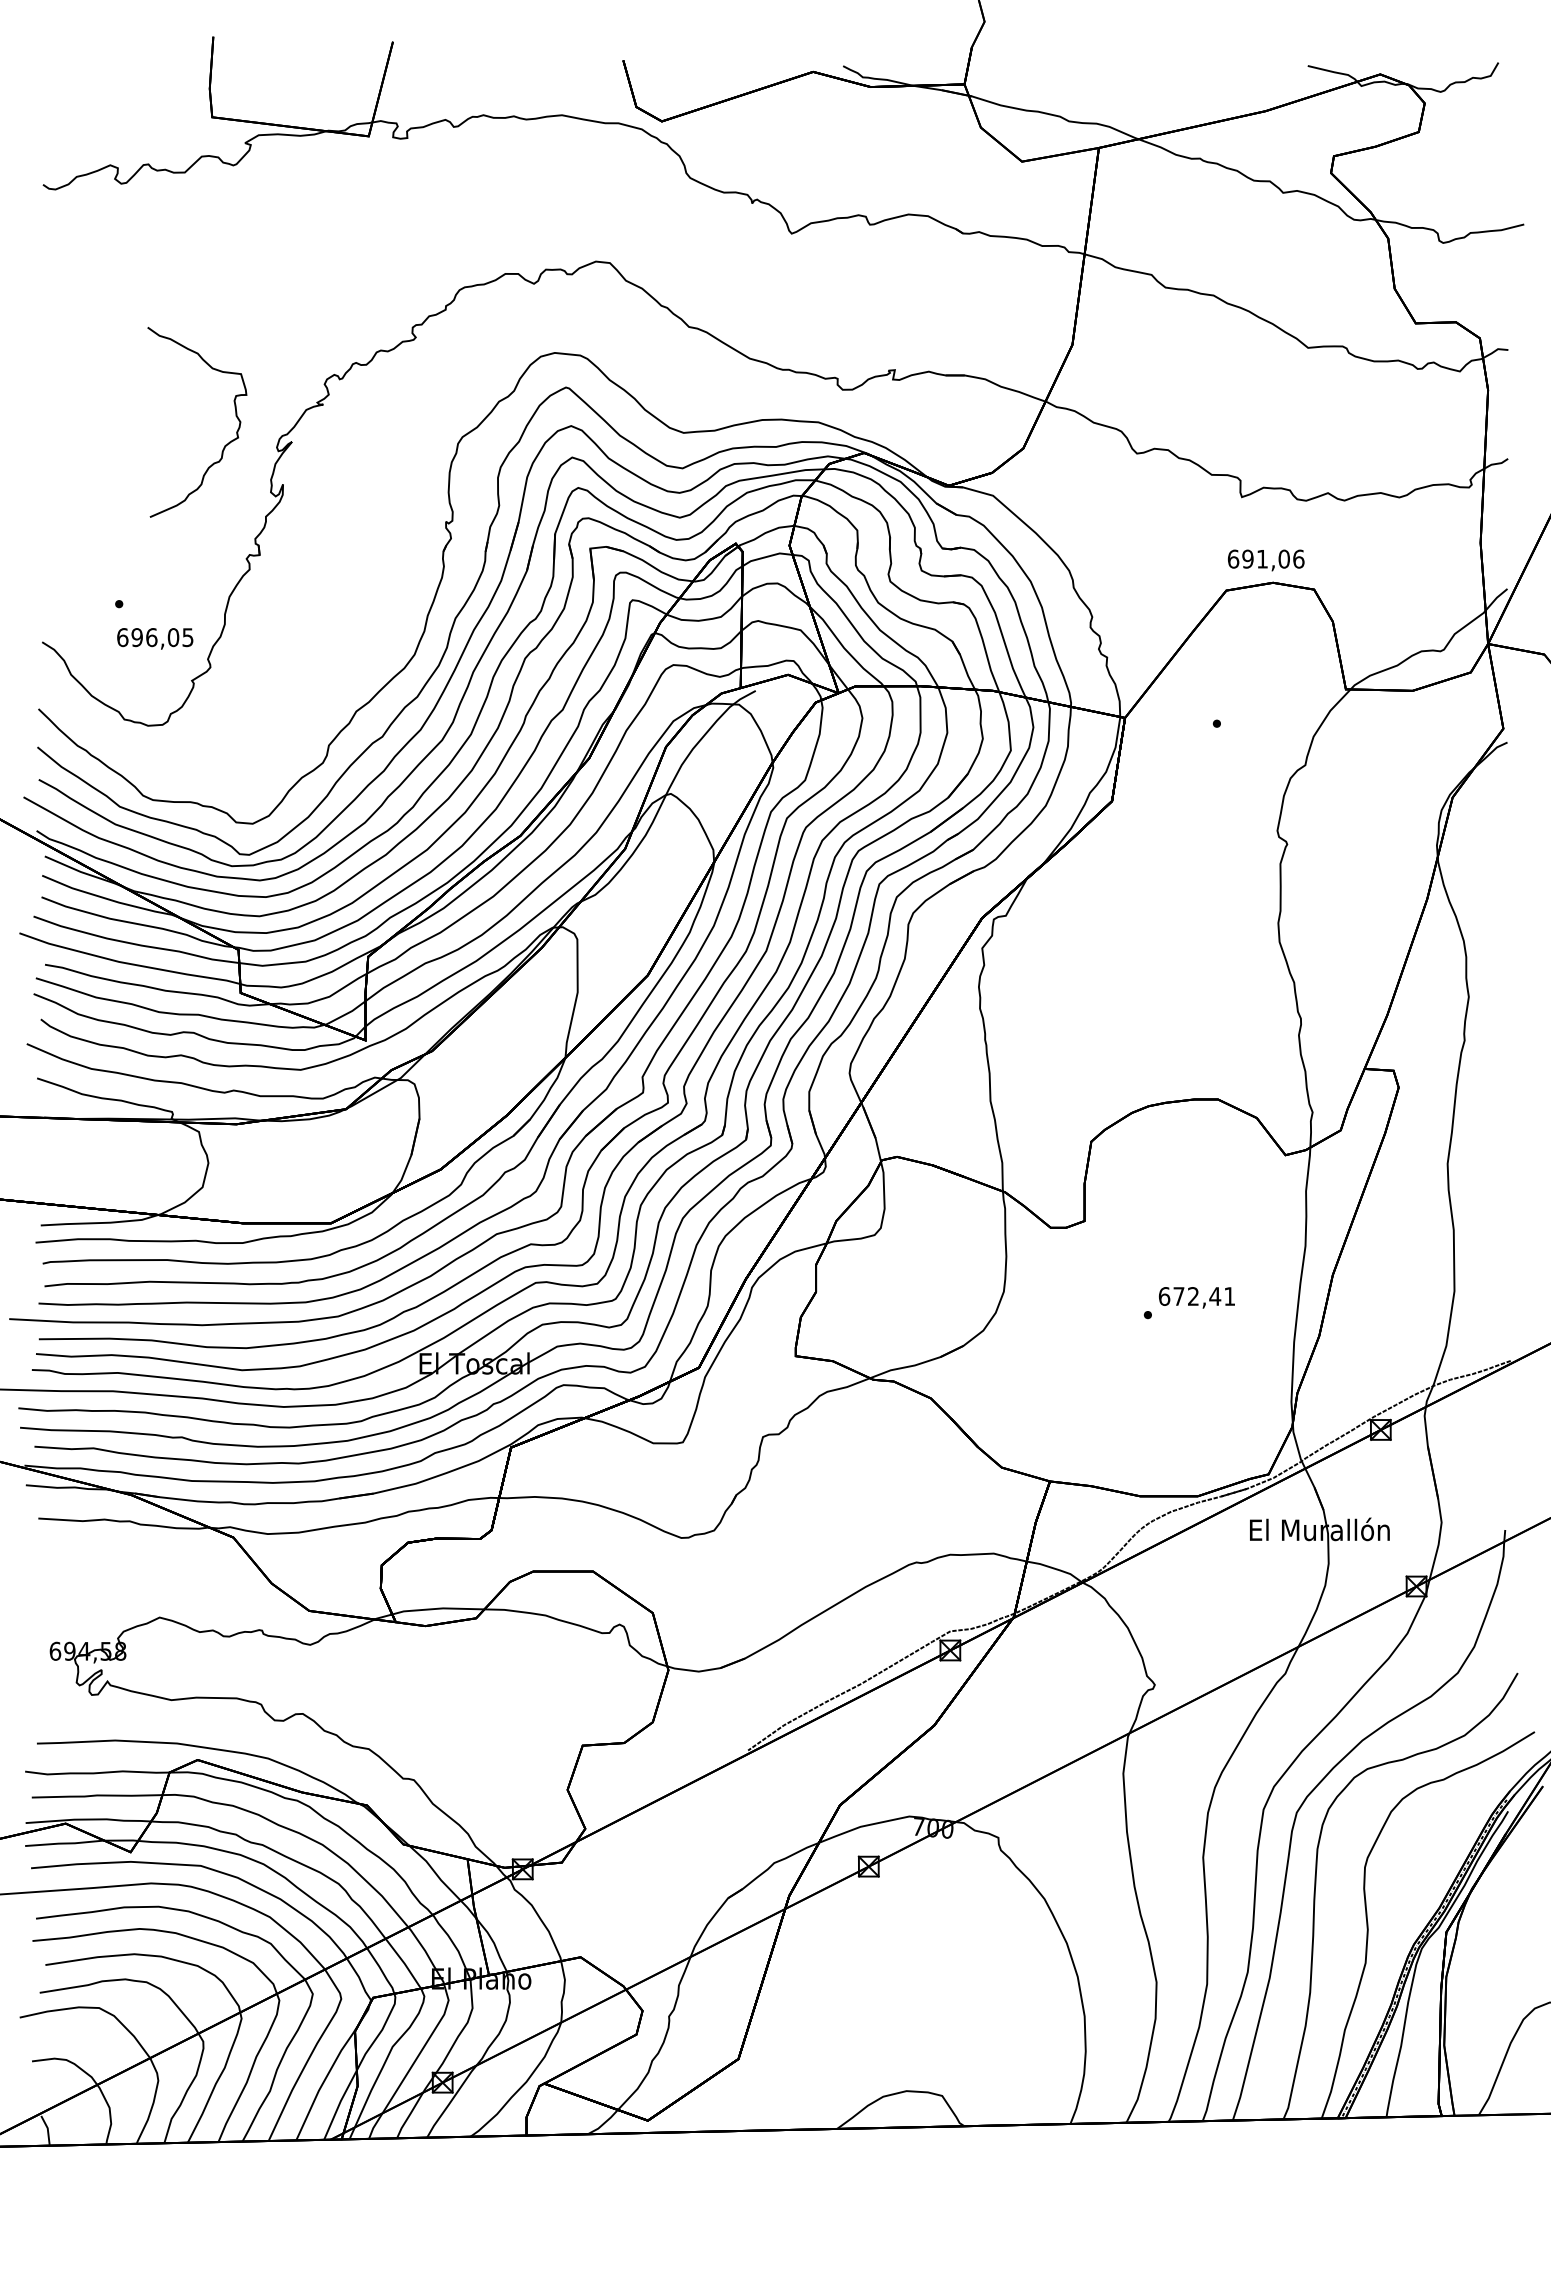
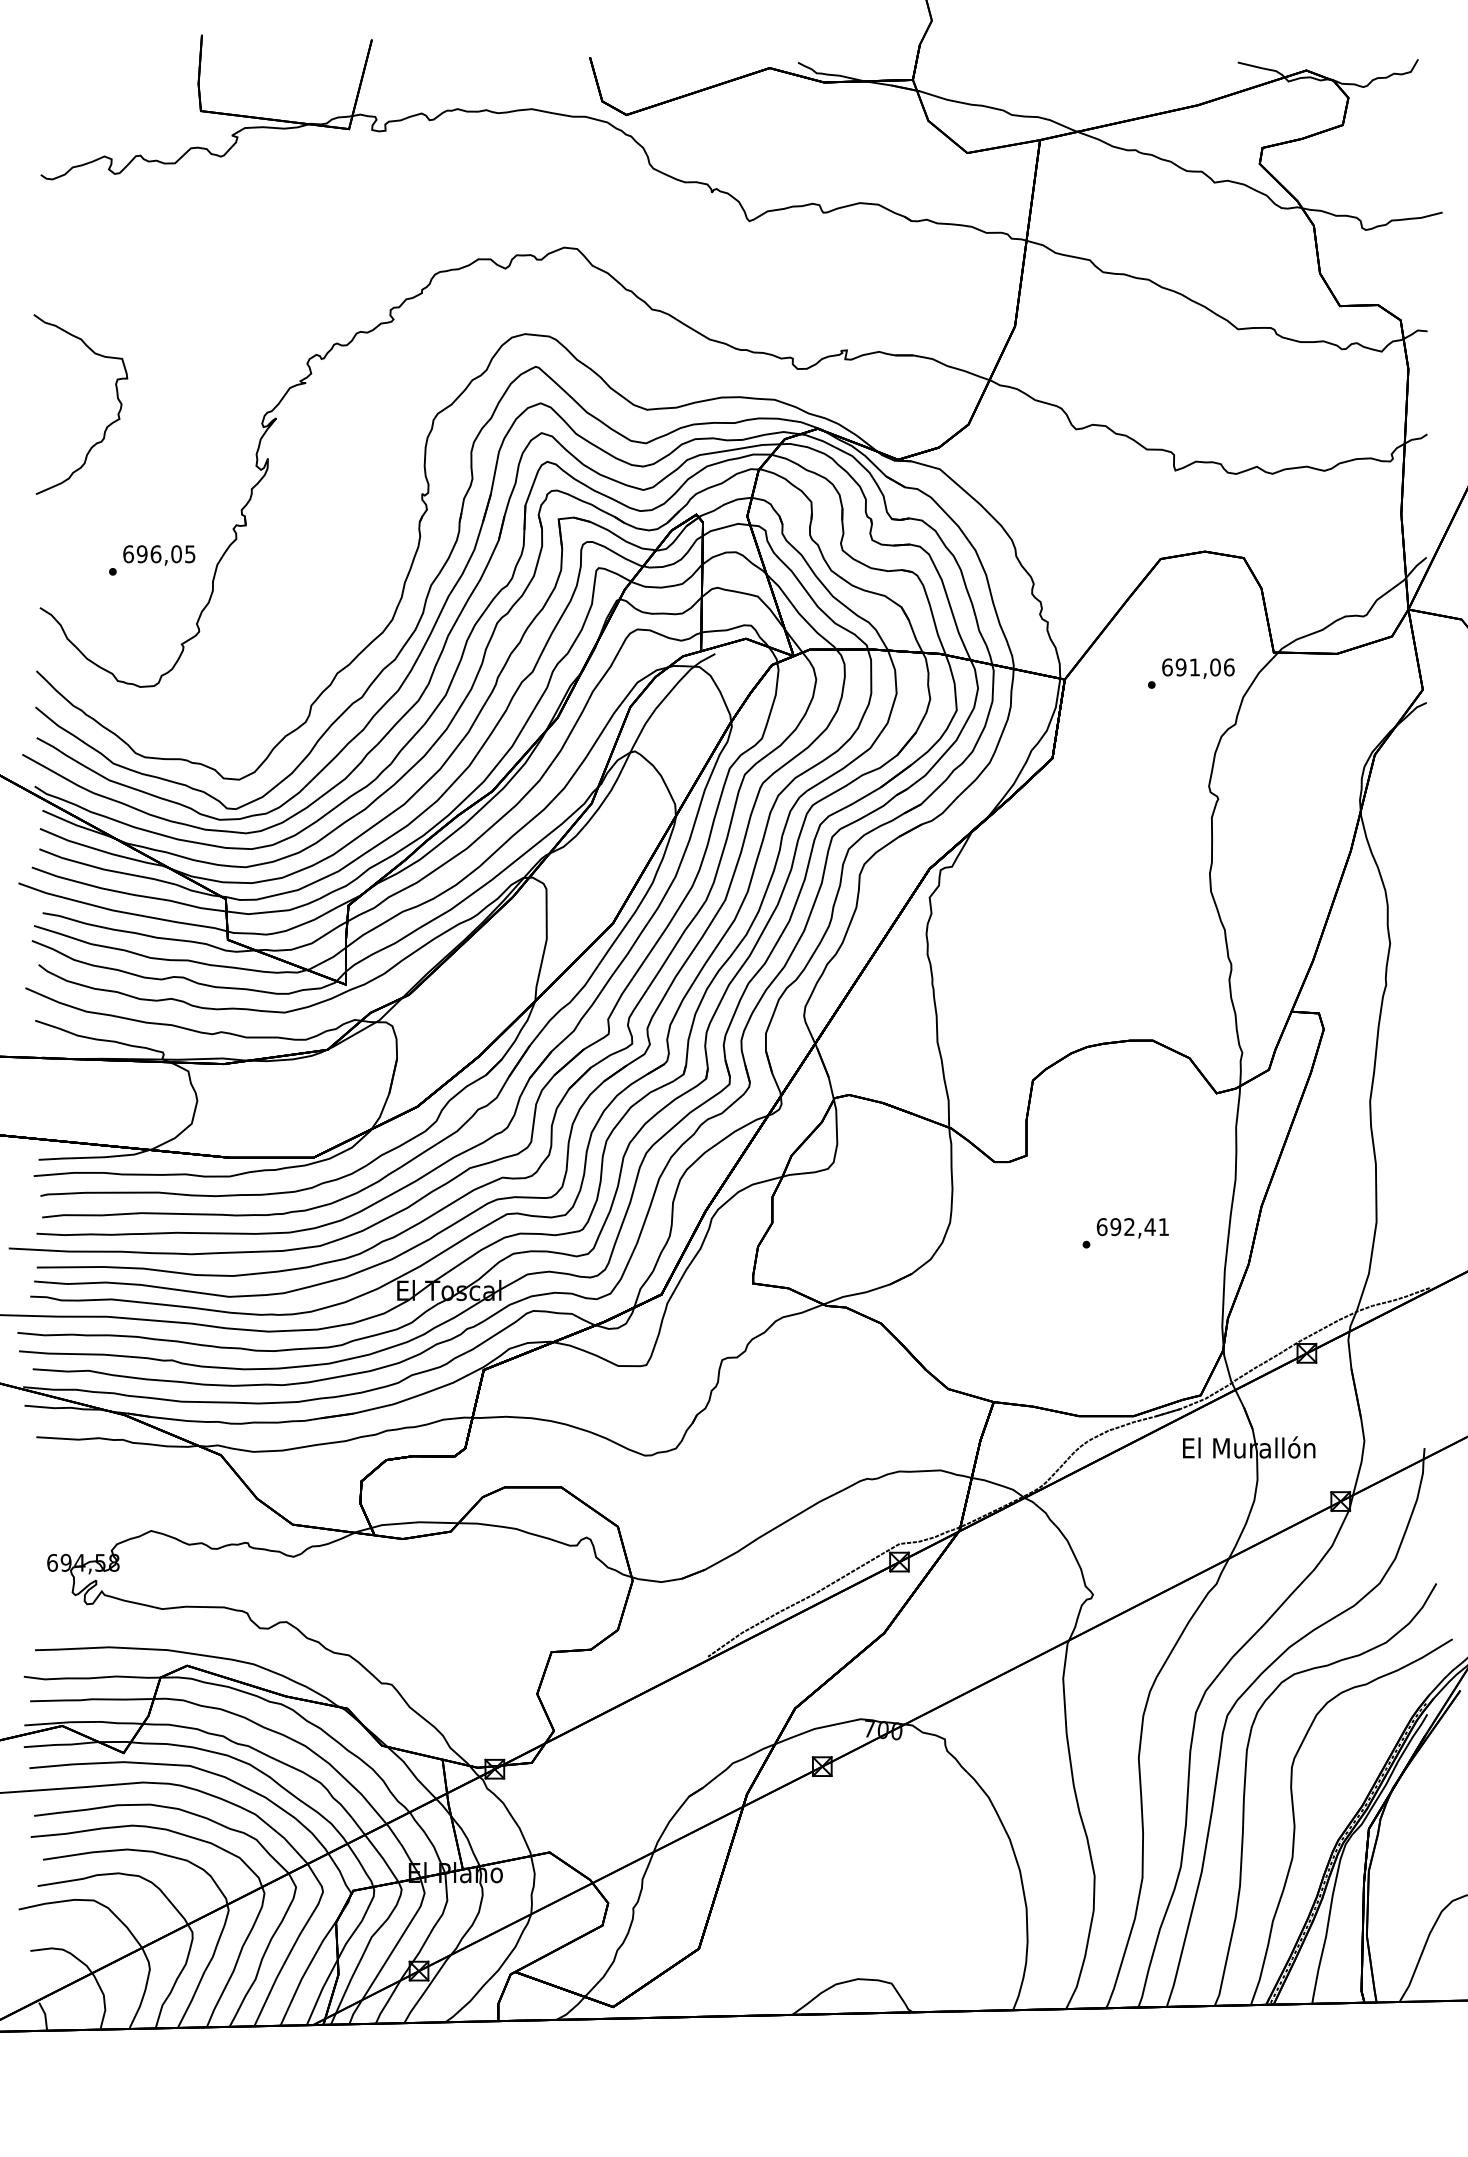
curve: (224, 445) -> (106, 426), moved
text: (1266, 560) -> (1198, 668), moved
text: (155, 638) -> (159, 555), moved
text: (1178, 1296) -> (1115, 1227), 672,41 -> 692,41

